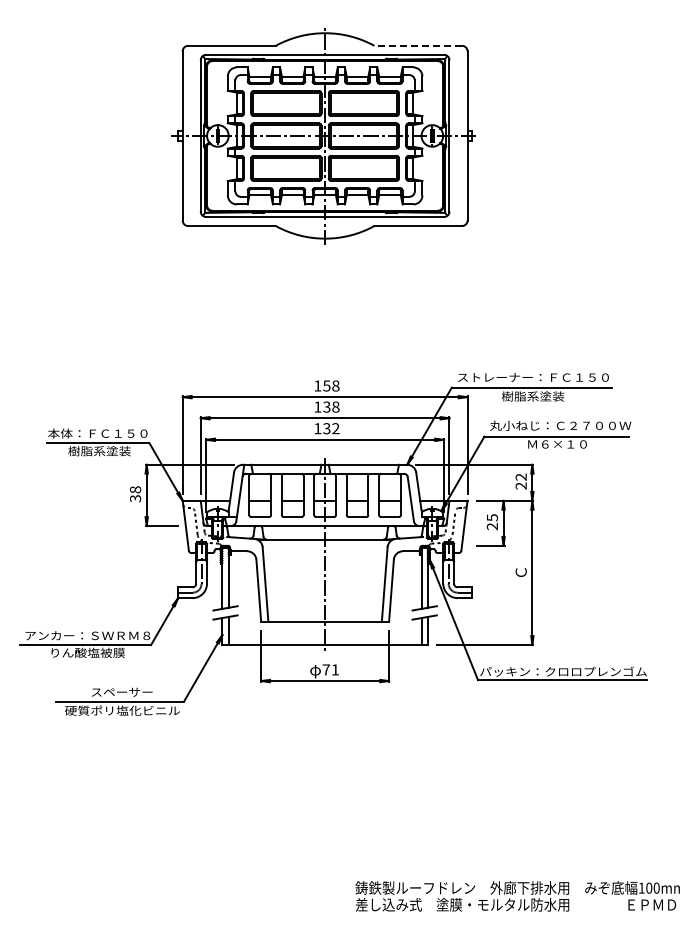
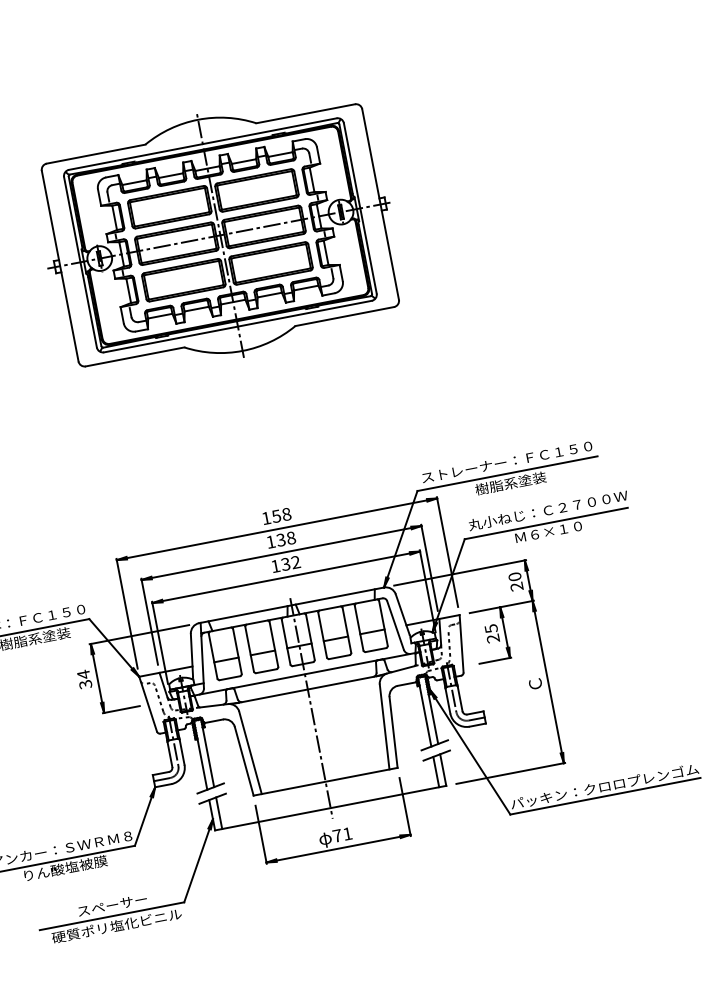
line: (418, 45) -> (305, 113), dashed -> solid
text: (520, 476) -> (514, 576), 22 -> 20
text: (135, 489) -> (83, 674), 38 -> 34

